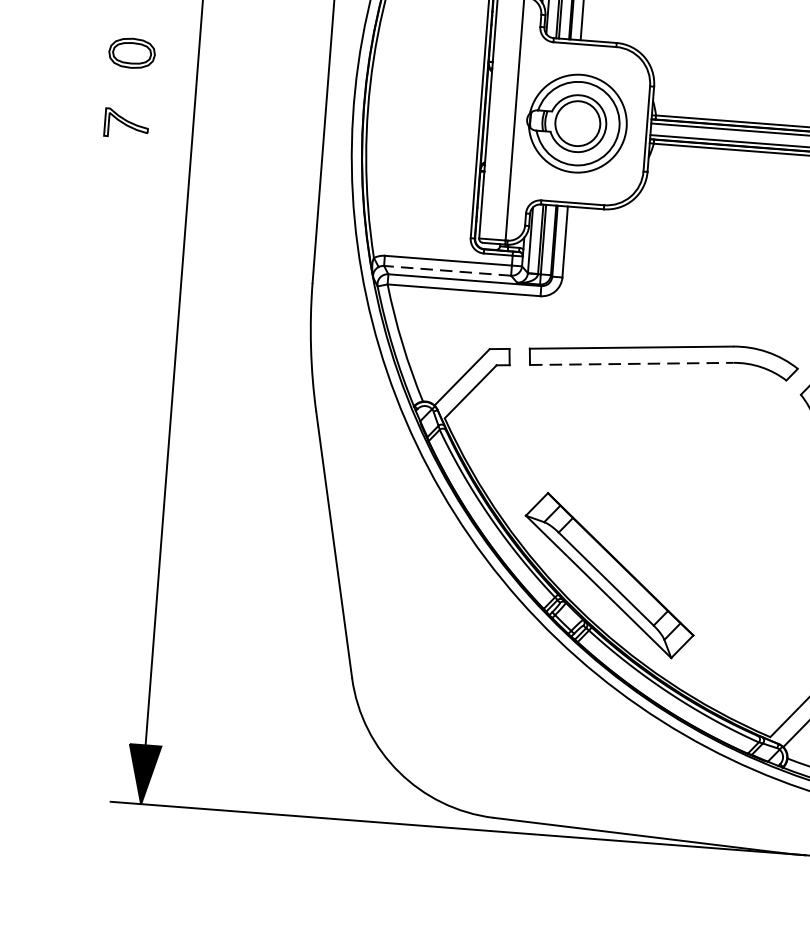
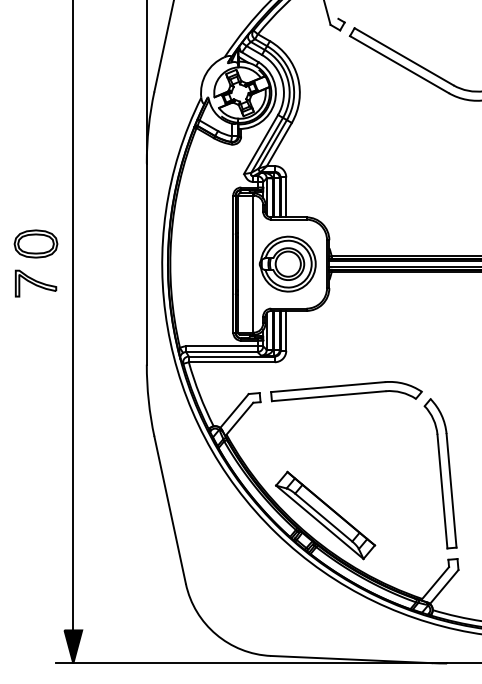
part: (131, 52) -> (35, 243), size x1.67
part: (125, 123) -> (35, 283), size x1.67
line: (447, 271) -> (221, 352), dashed -> solid
line: (633, 364) -> (329, 396), dashed -> solid

